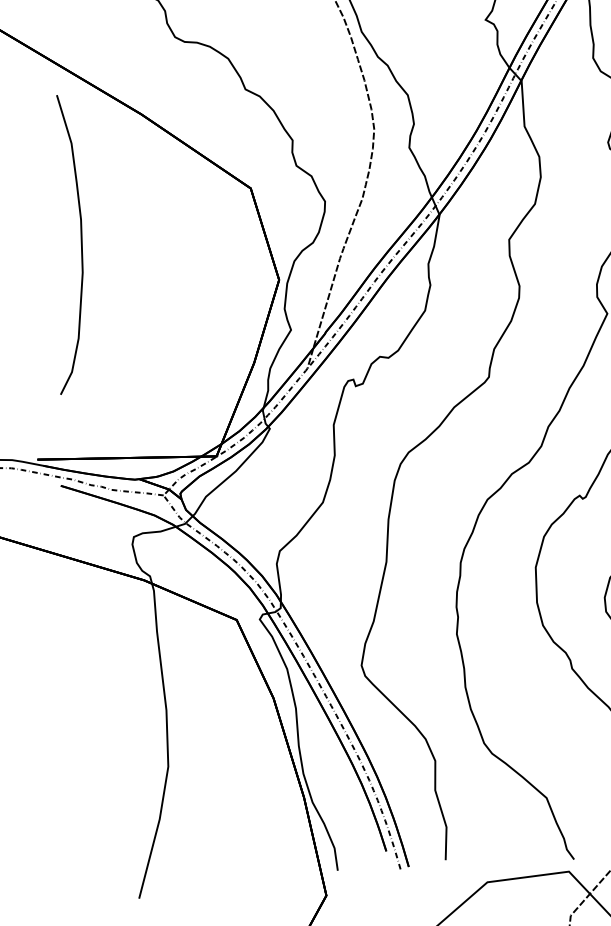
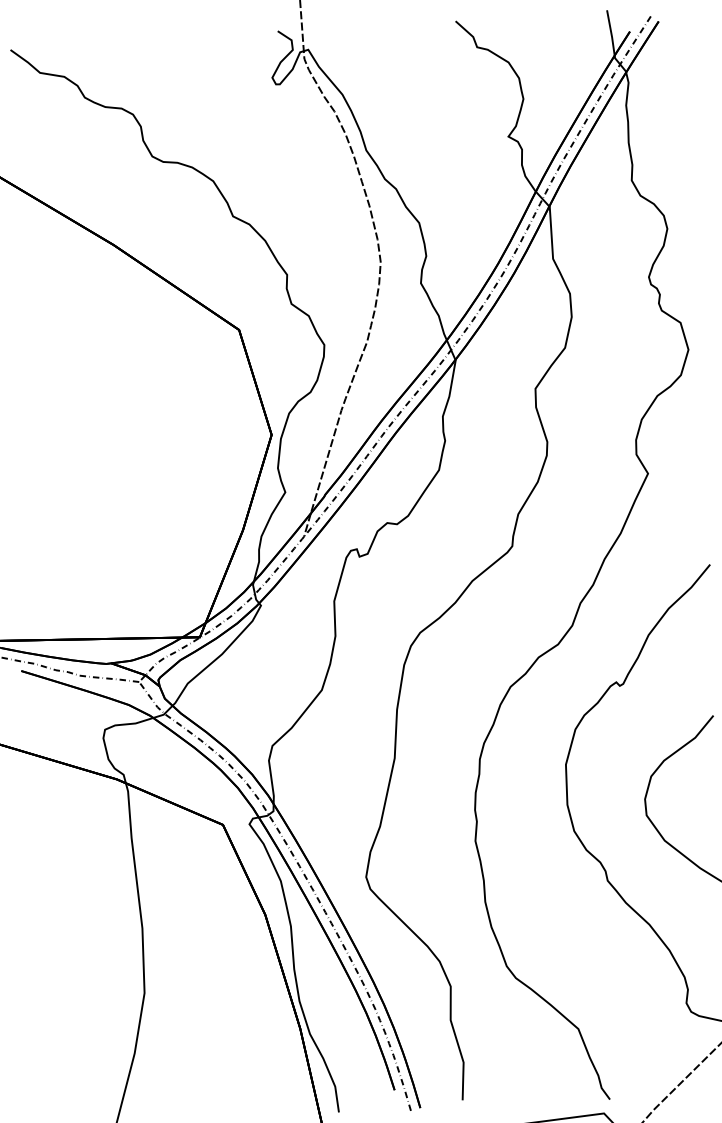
curve: (81, 244) -> (44, 394), removed

